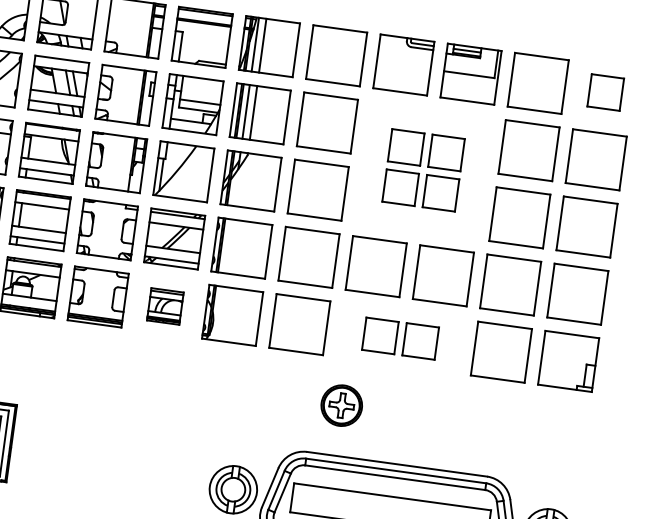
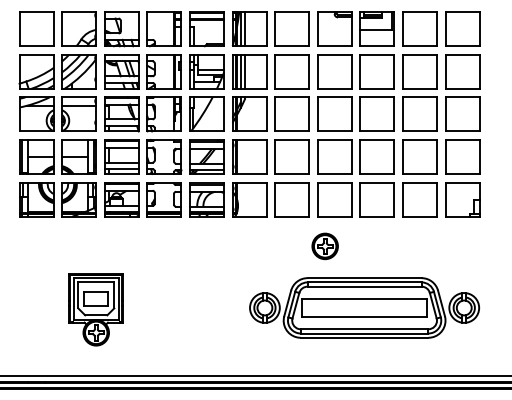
part: (605, 91) -> (462, 28), size x1.67
part: (422, 169) -> (355, 92), size x1.67
part: (164, 306) -> (206, 199), size x1.67
part: (399, 338) -> (355, 199), size x1.67

